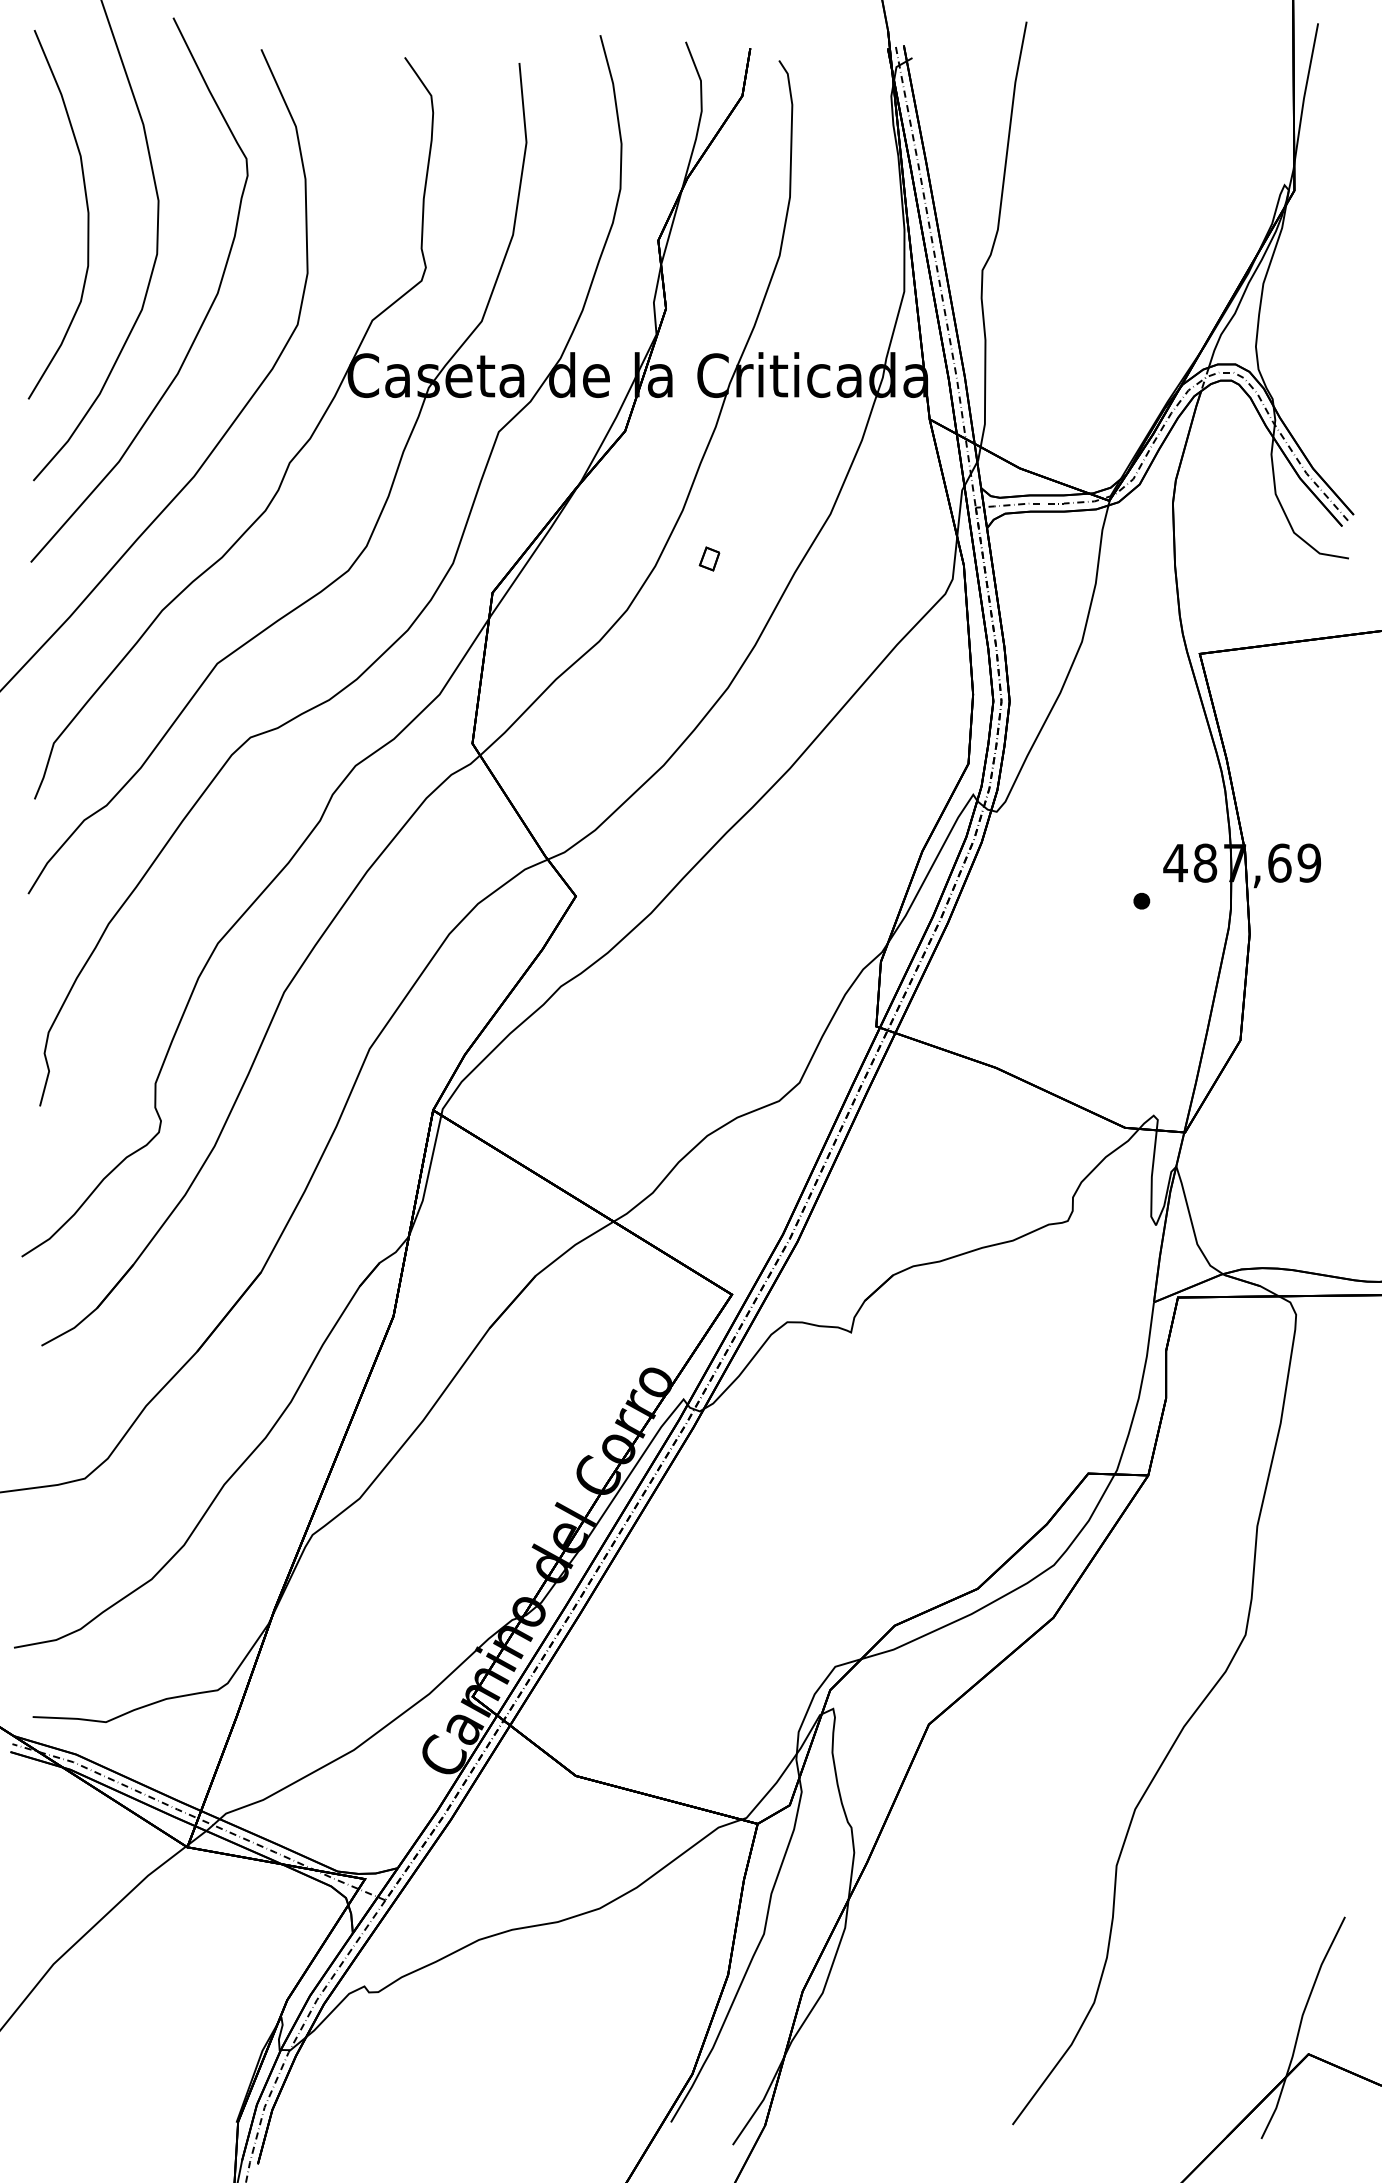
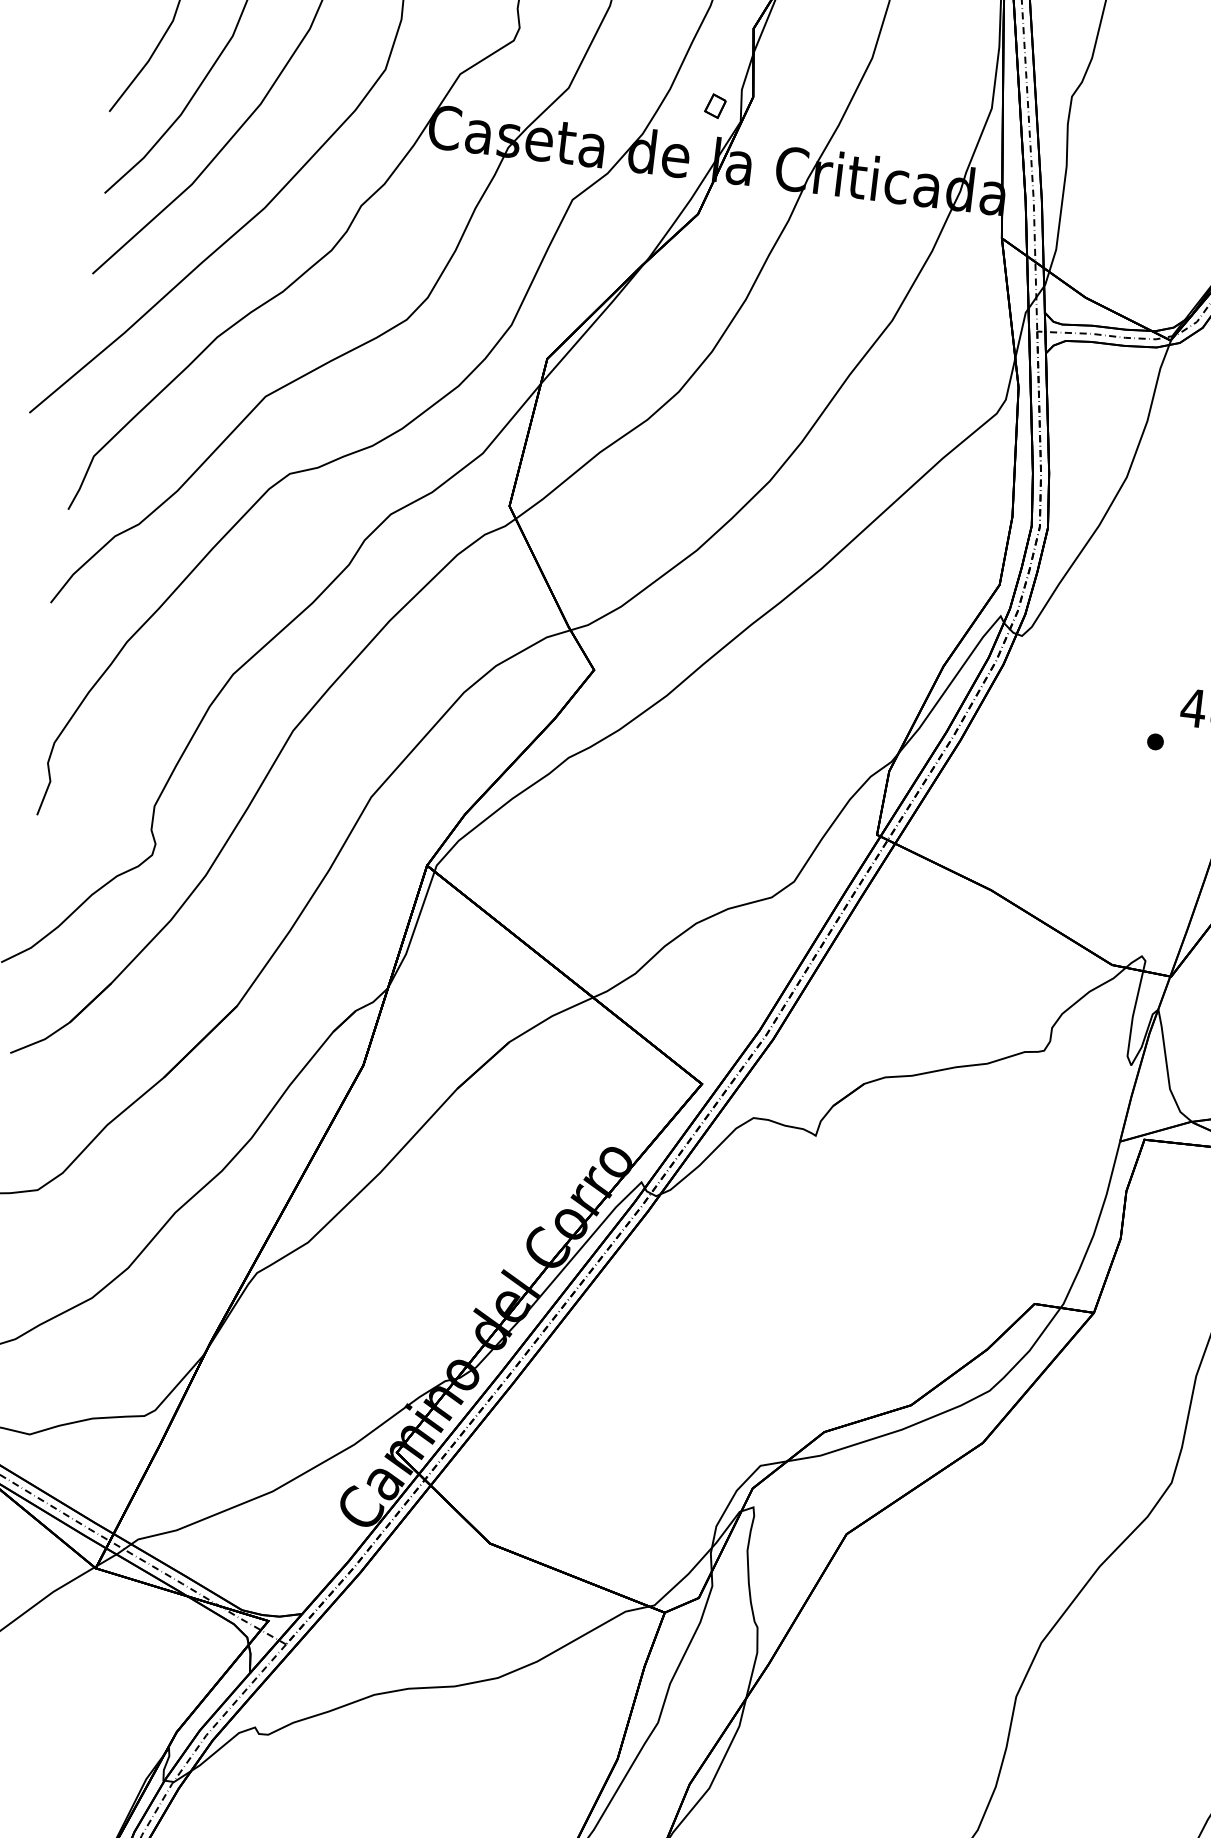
part: (709, 558) -> (715, 105), moved

